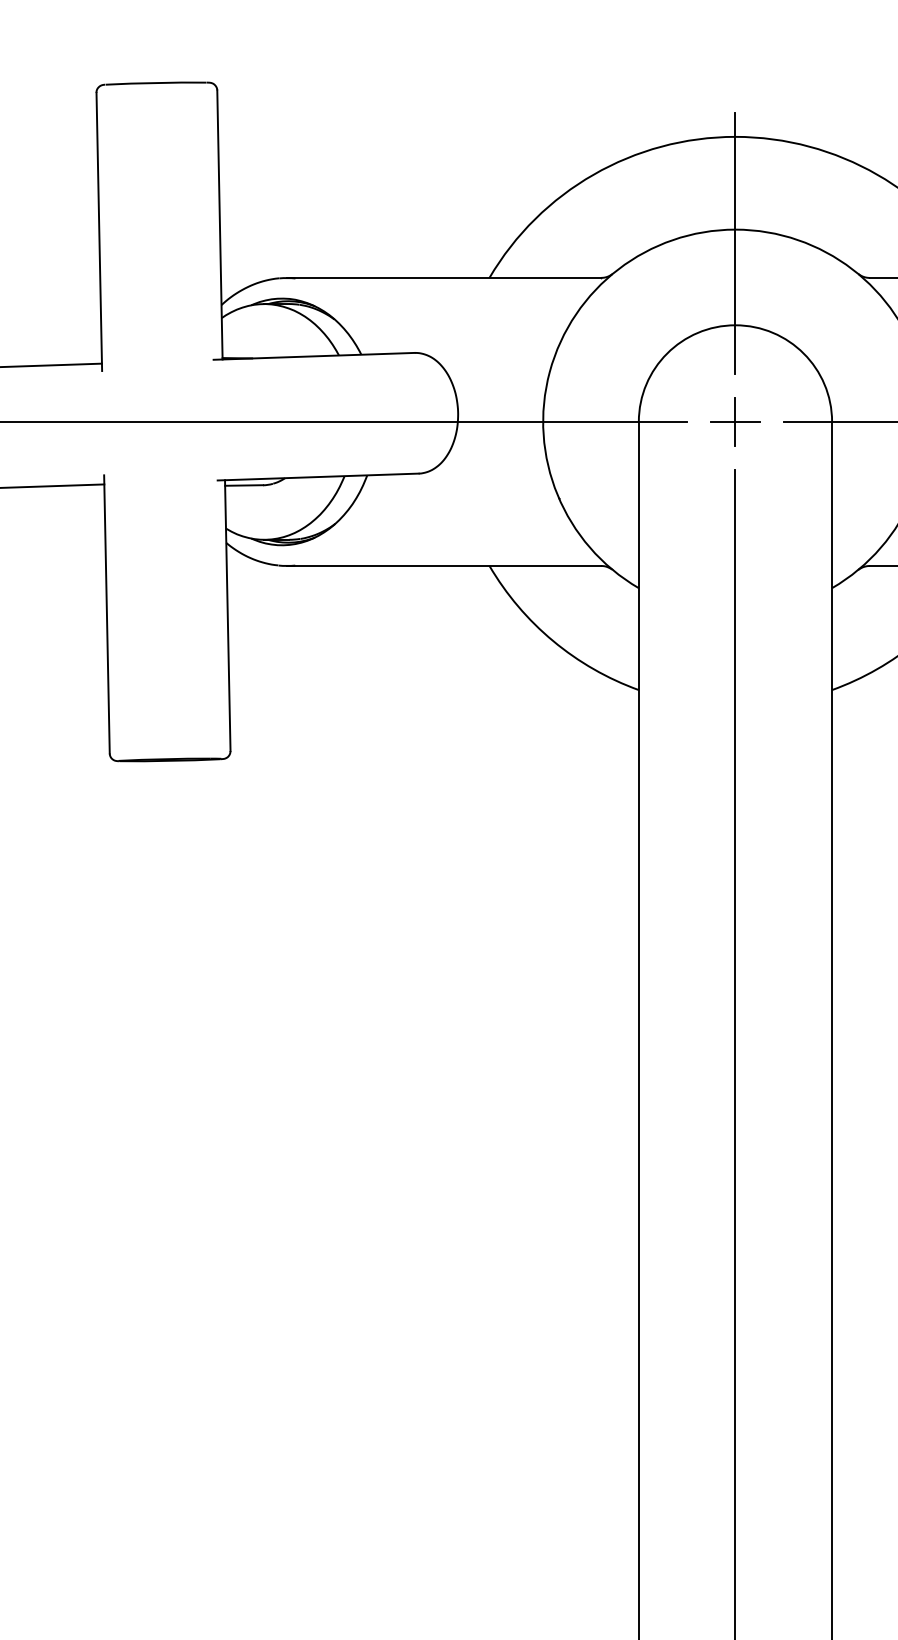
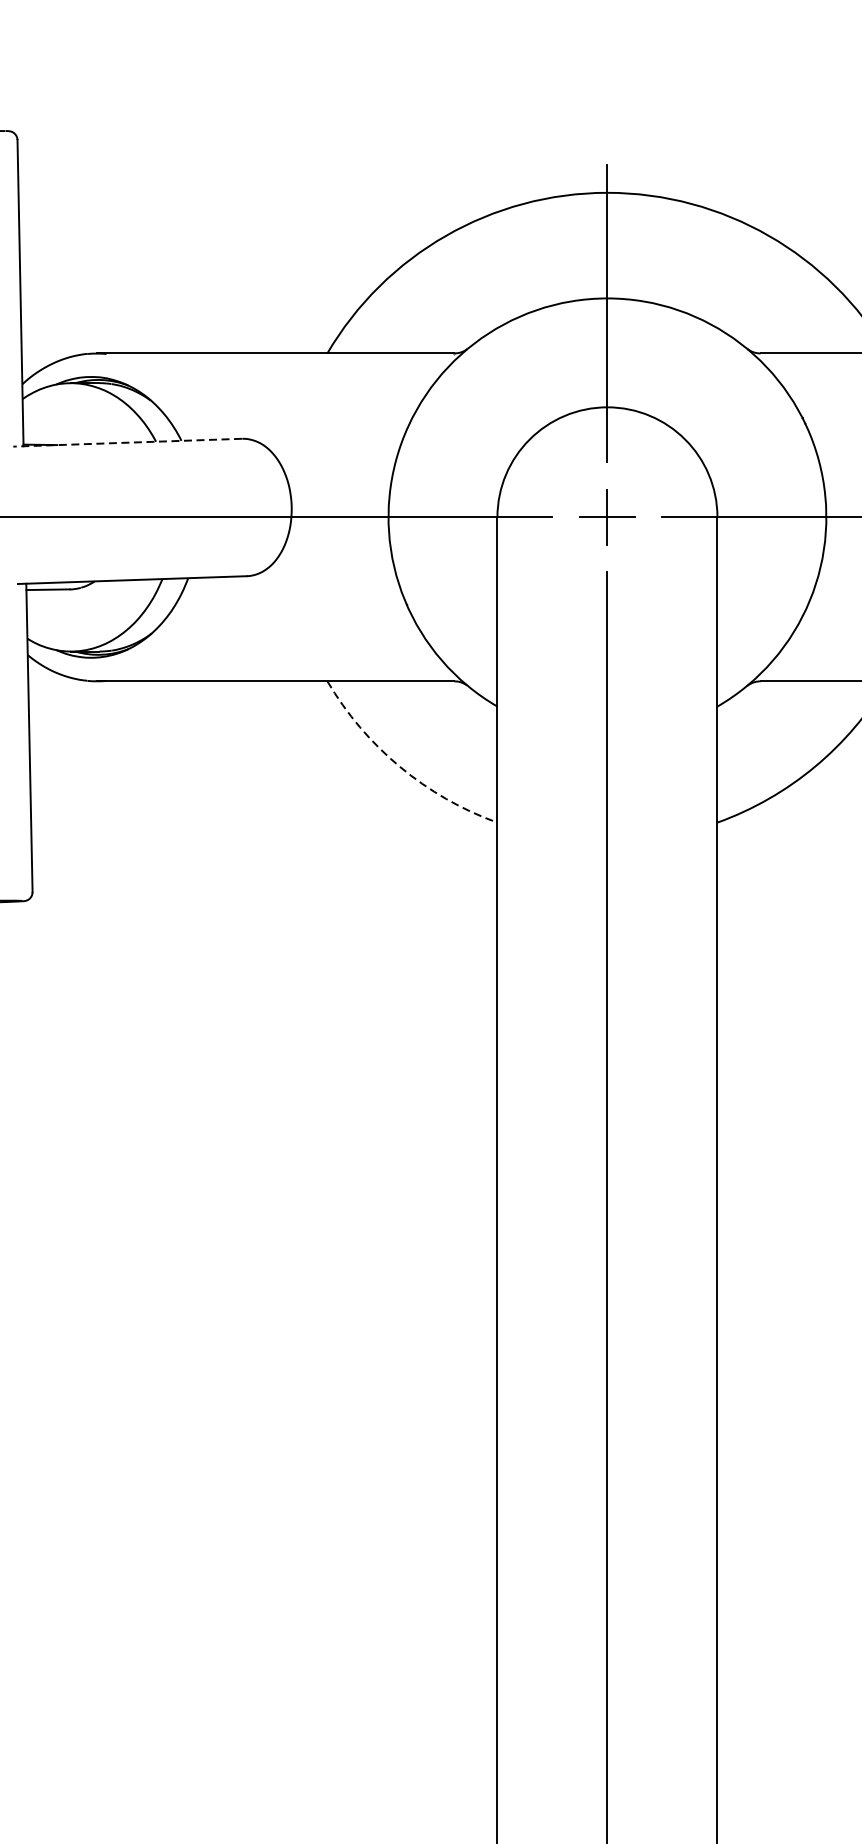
line: (313, 356) -> (127, 442), solid -> dashed
arc: (553, 641) -> (400, 767), solid -> dashed

